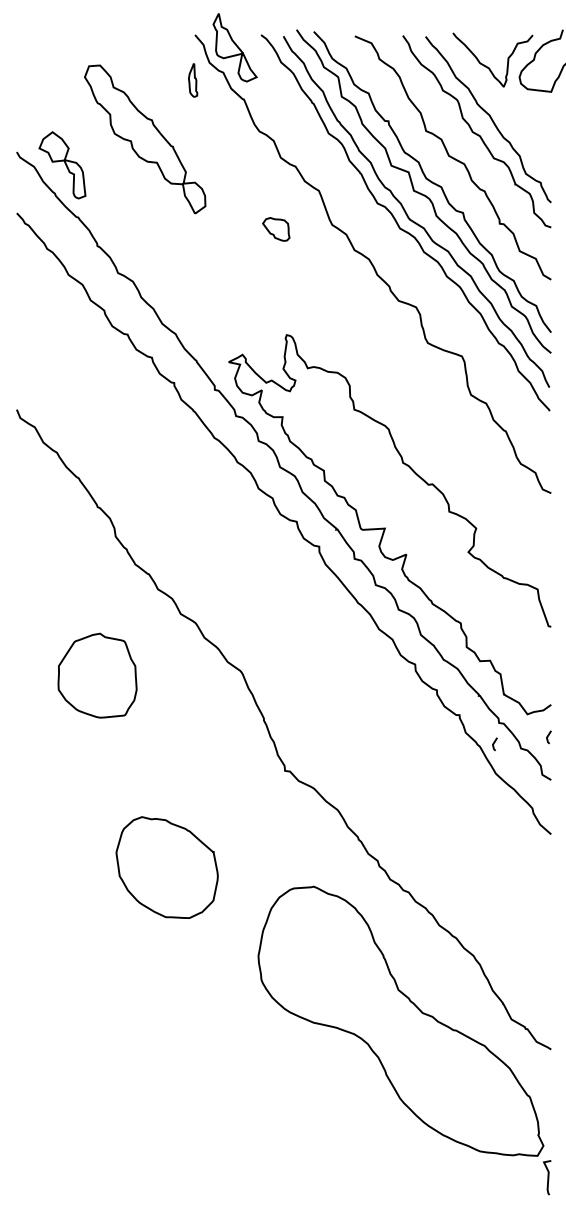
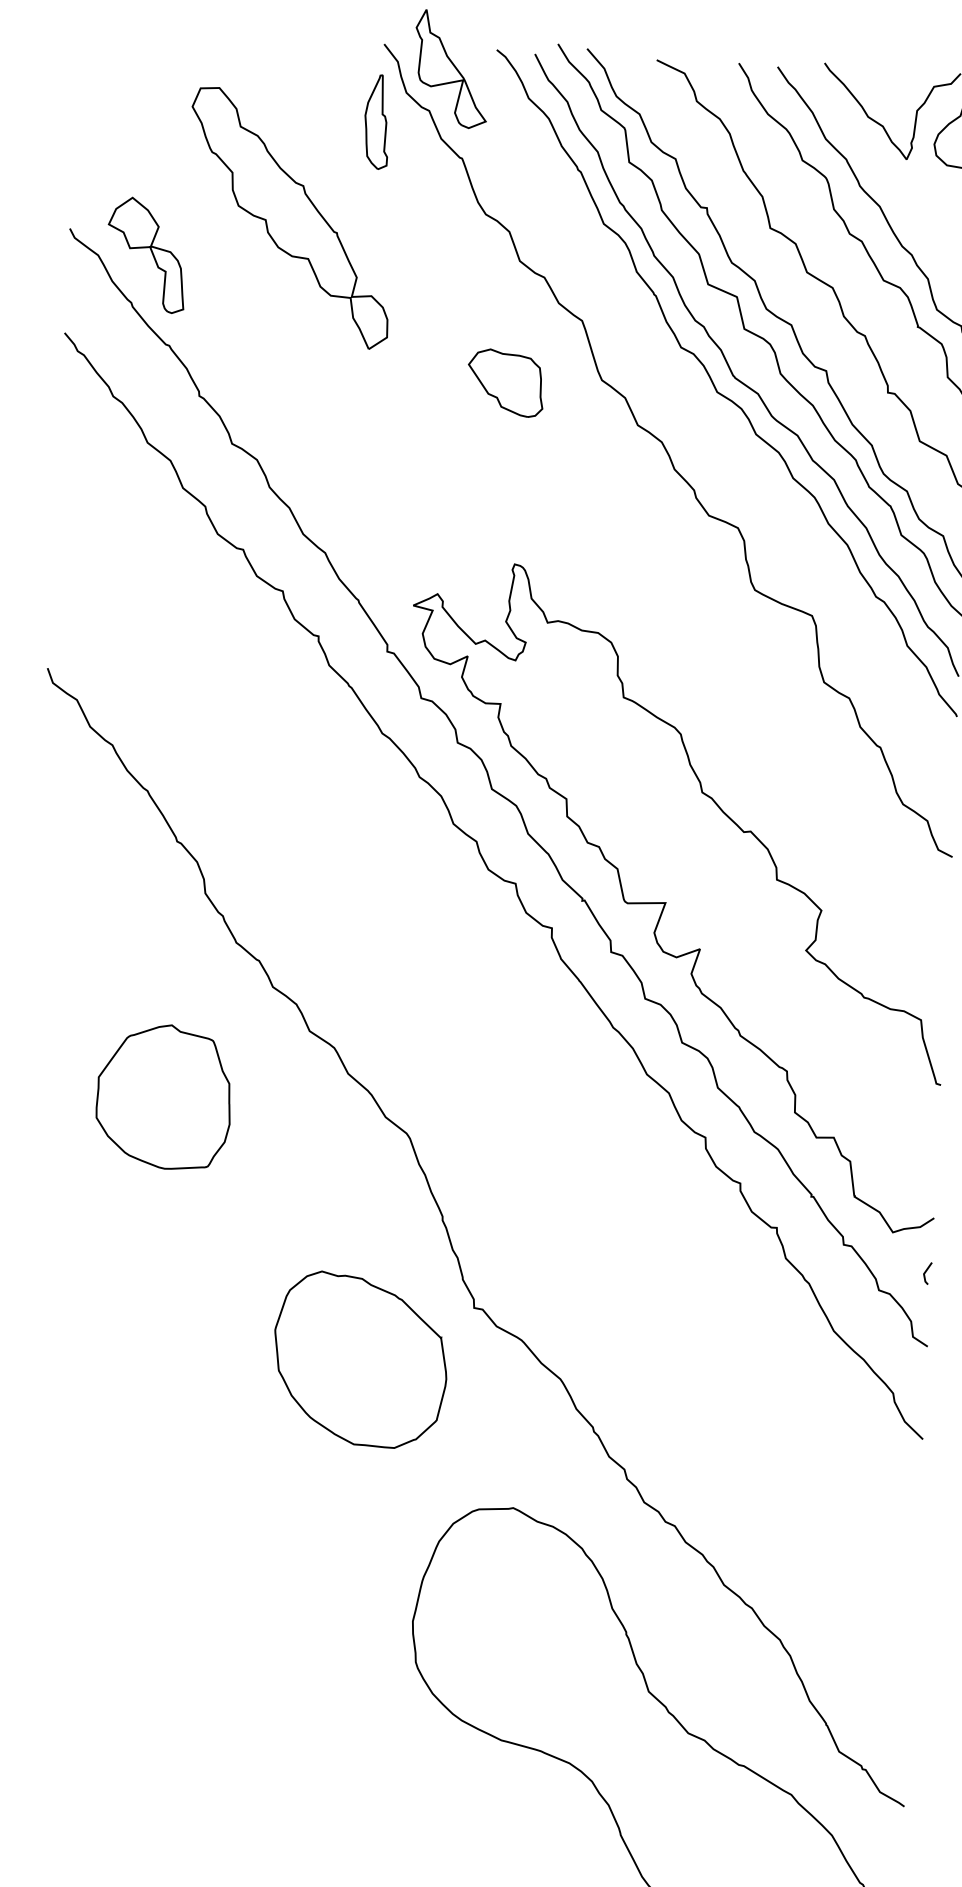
part: (192, 80) -> (375, 121), size x1.67
part: (276, 229) -> (506, 383), size x1.67
part: (97, 675) -> (163, 1096), moved
line: (494, 744) -> (833, 1281), removed
part: (166, 867) -> (359, 1359), moved

